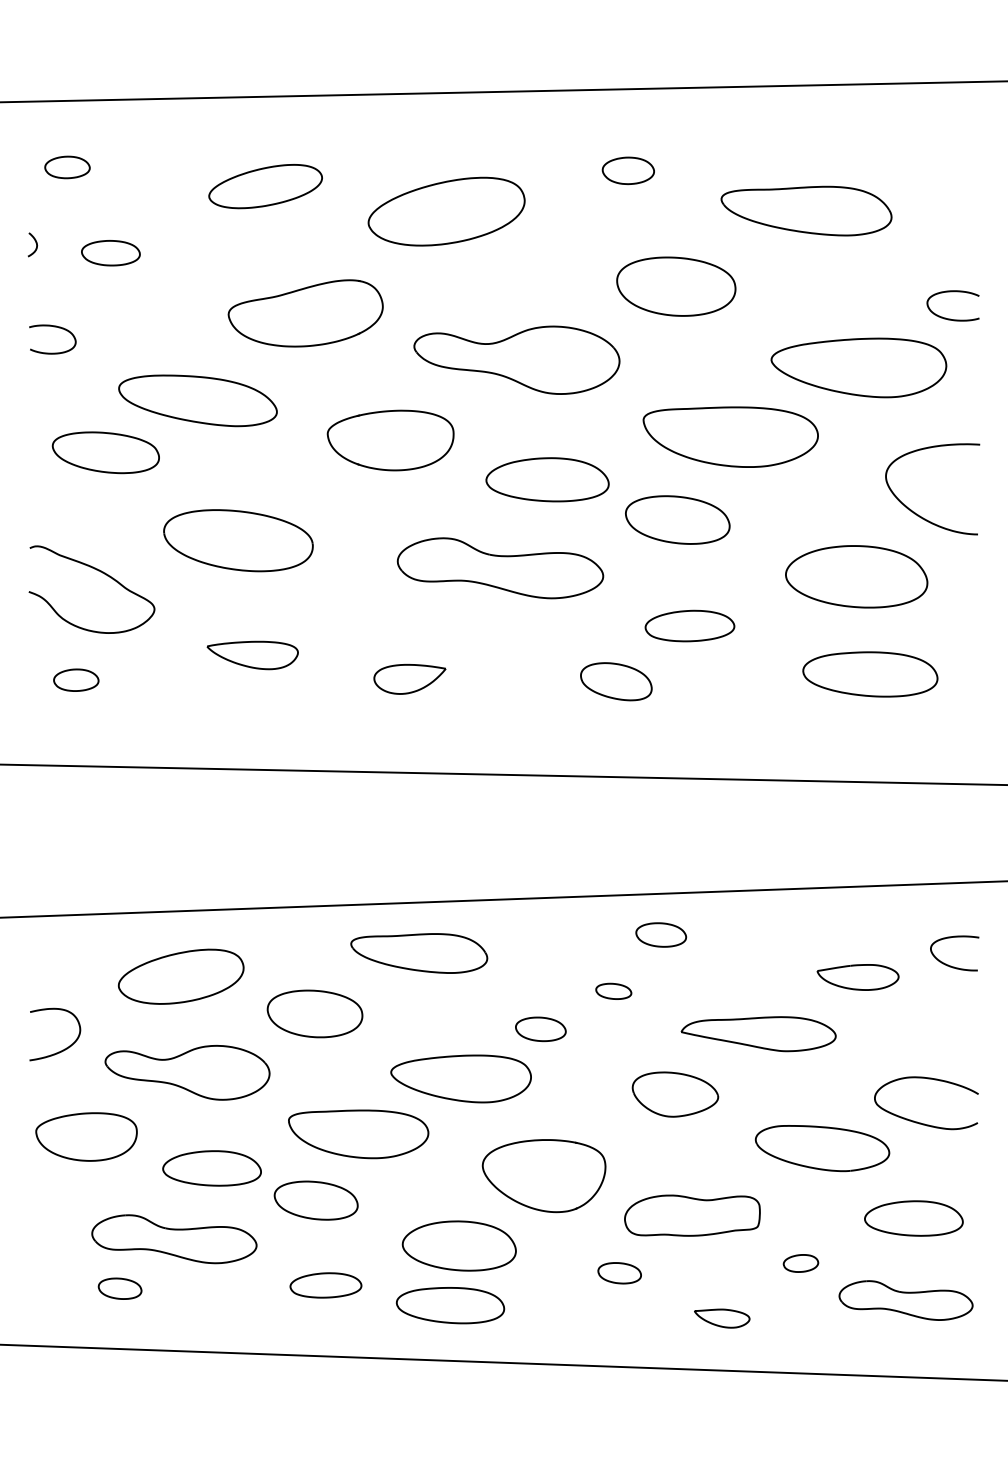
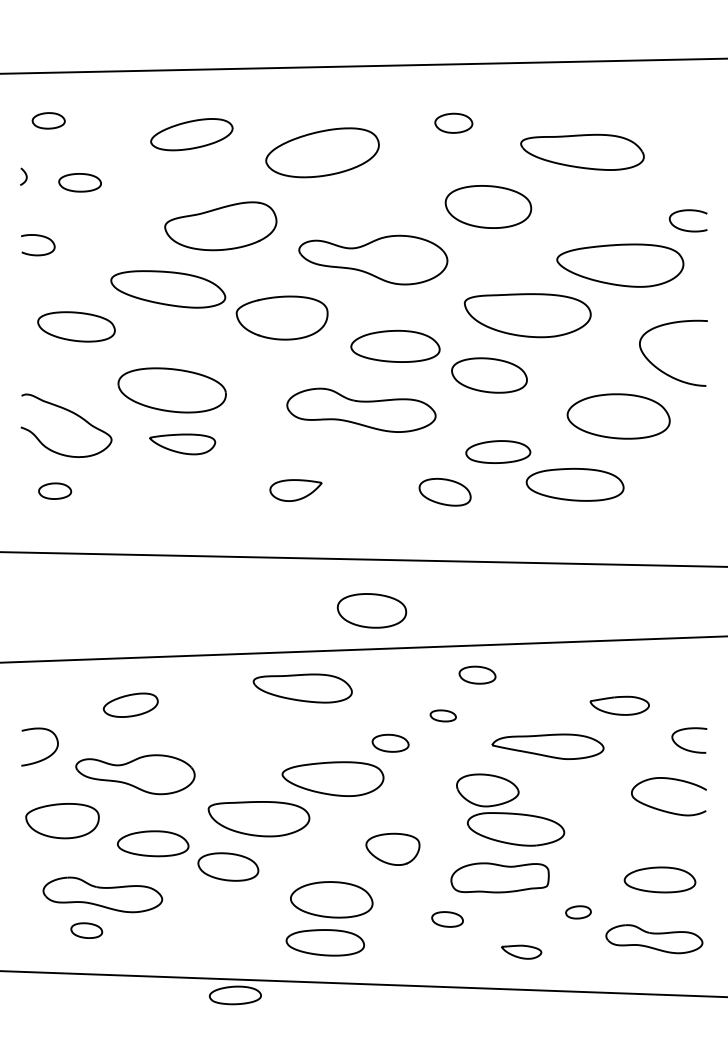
part: (197, 400) -> (167, 289), moved
part: (252, 655) -> (182, 444), moved
part: (870, 674) -> (575, 484), moved
curve: (951, 965) -> (687, 749), moved
part: (180, 976) -> (130, 705), size x0.6
part: (314, 1013) -> (371, 610), moved
part: (822, 1148) -> (516, 829), moved
part: (543, 1176) -> (392, 849), size x0.6
part: (174, 1239) -> (102, 895), moved
part: (325, 1285) -> (235, 995), moved

